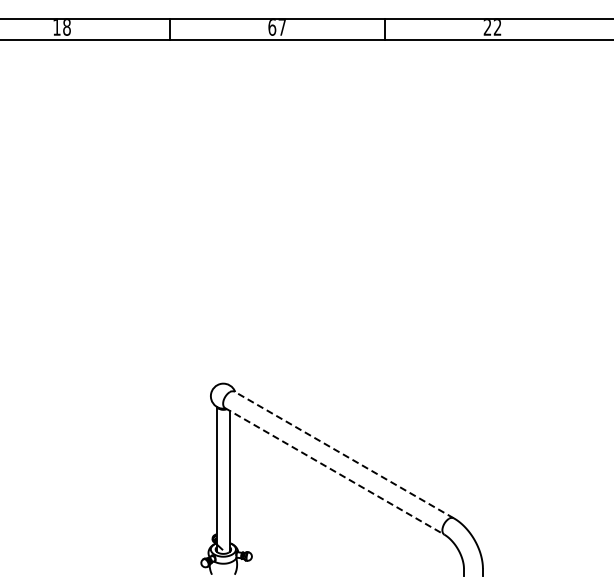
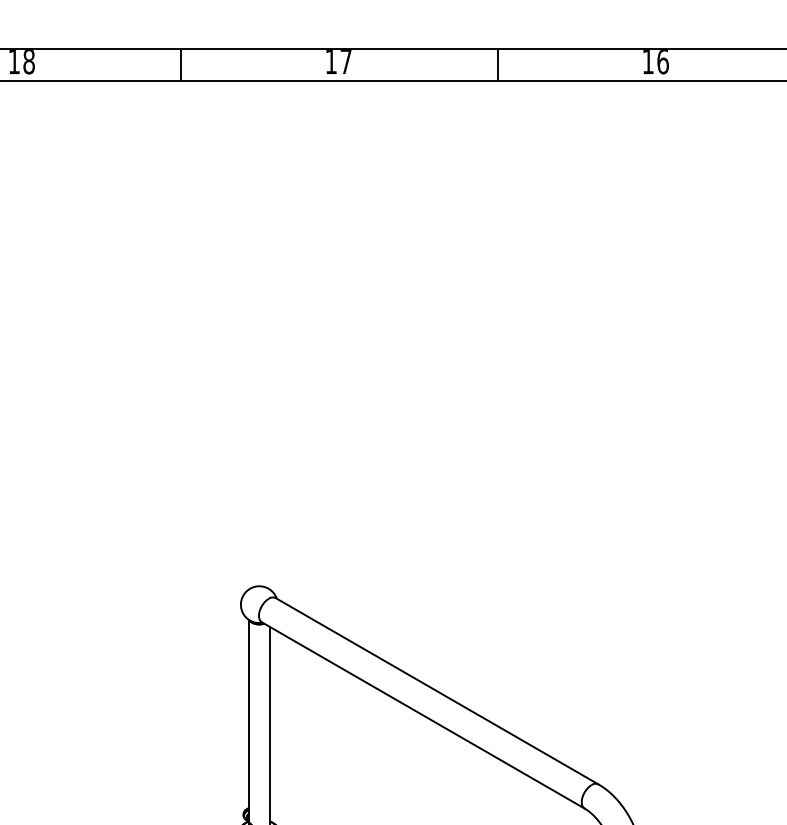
text: (272, 27) -> (331, 62), 67 -> 17
text: (492, 27) -> (655, 62), 22 -> 16
line: (344, 454) -> (437, 690), dashed -> solid
line: (334, 471) -> (422, 715), dashed -> solid

